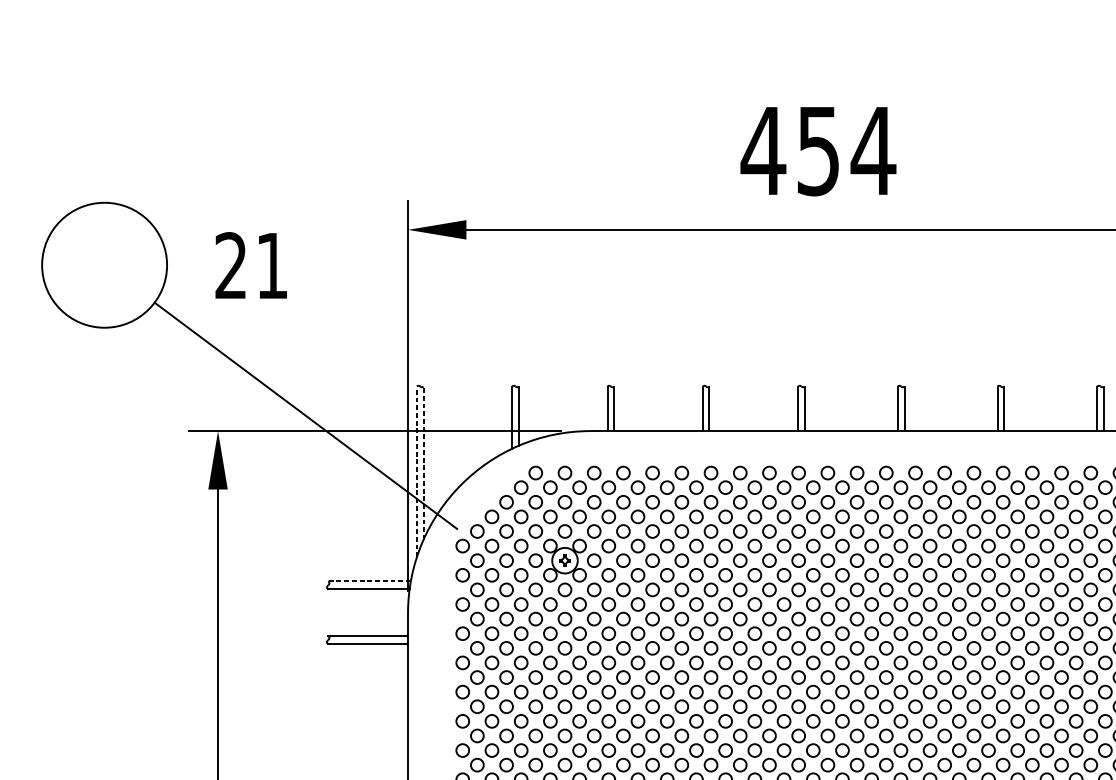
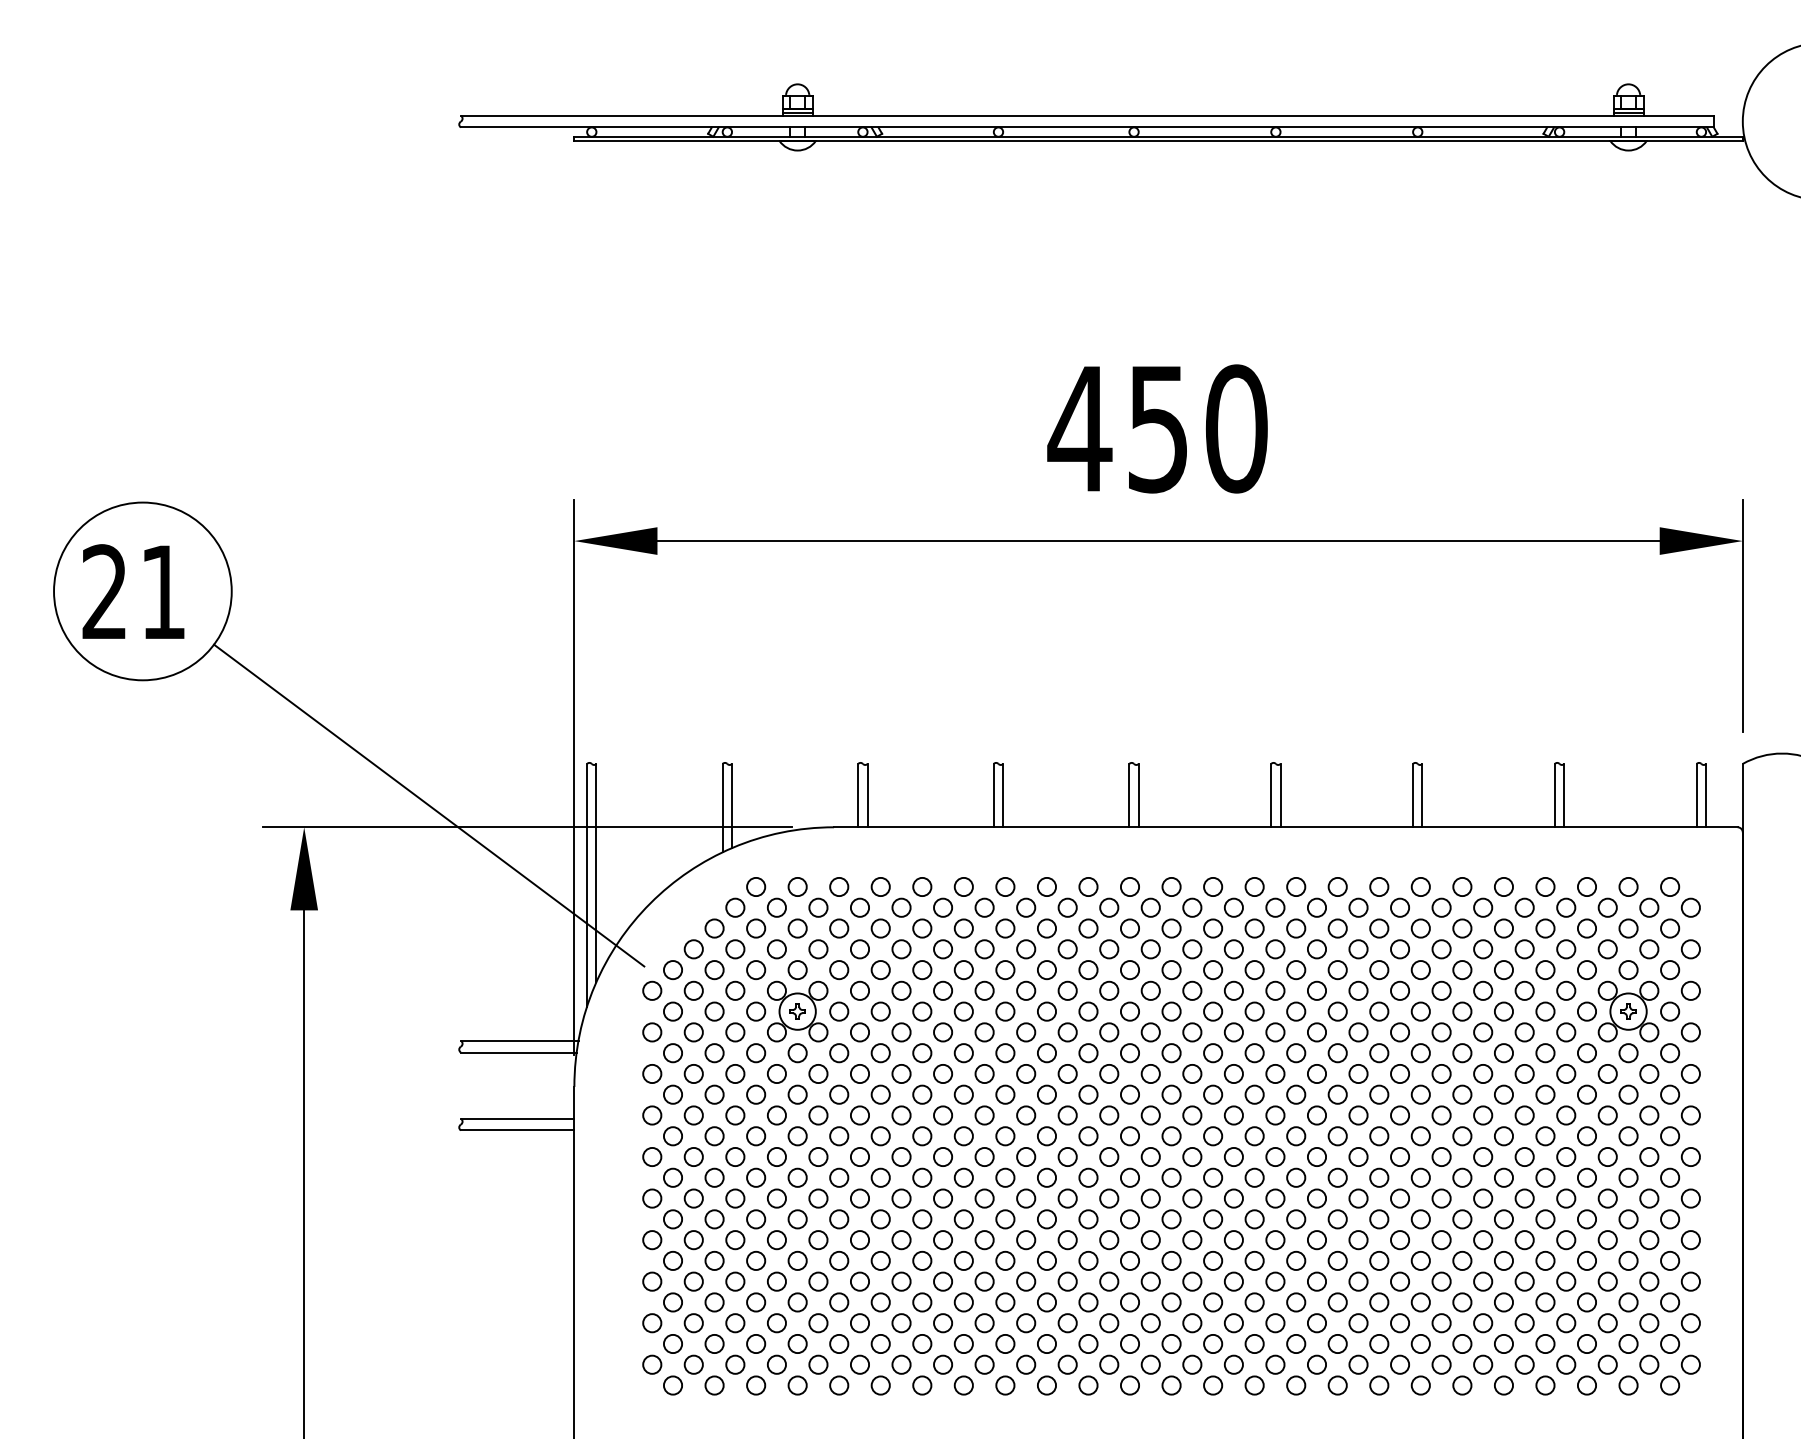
text: (873, 150) -> (1236, 428), 454 -> 450
text: (251, 265) -> (133, 591), moved
line: (423, 462) -> (596, 872), dashed -> solid
line: (417, 471) -> (587, 884), dashed -> solid
line: (369, 580) -> (519, 1040), dashed -> solid

